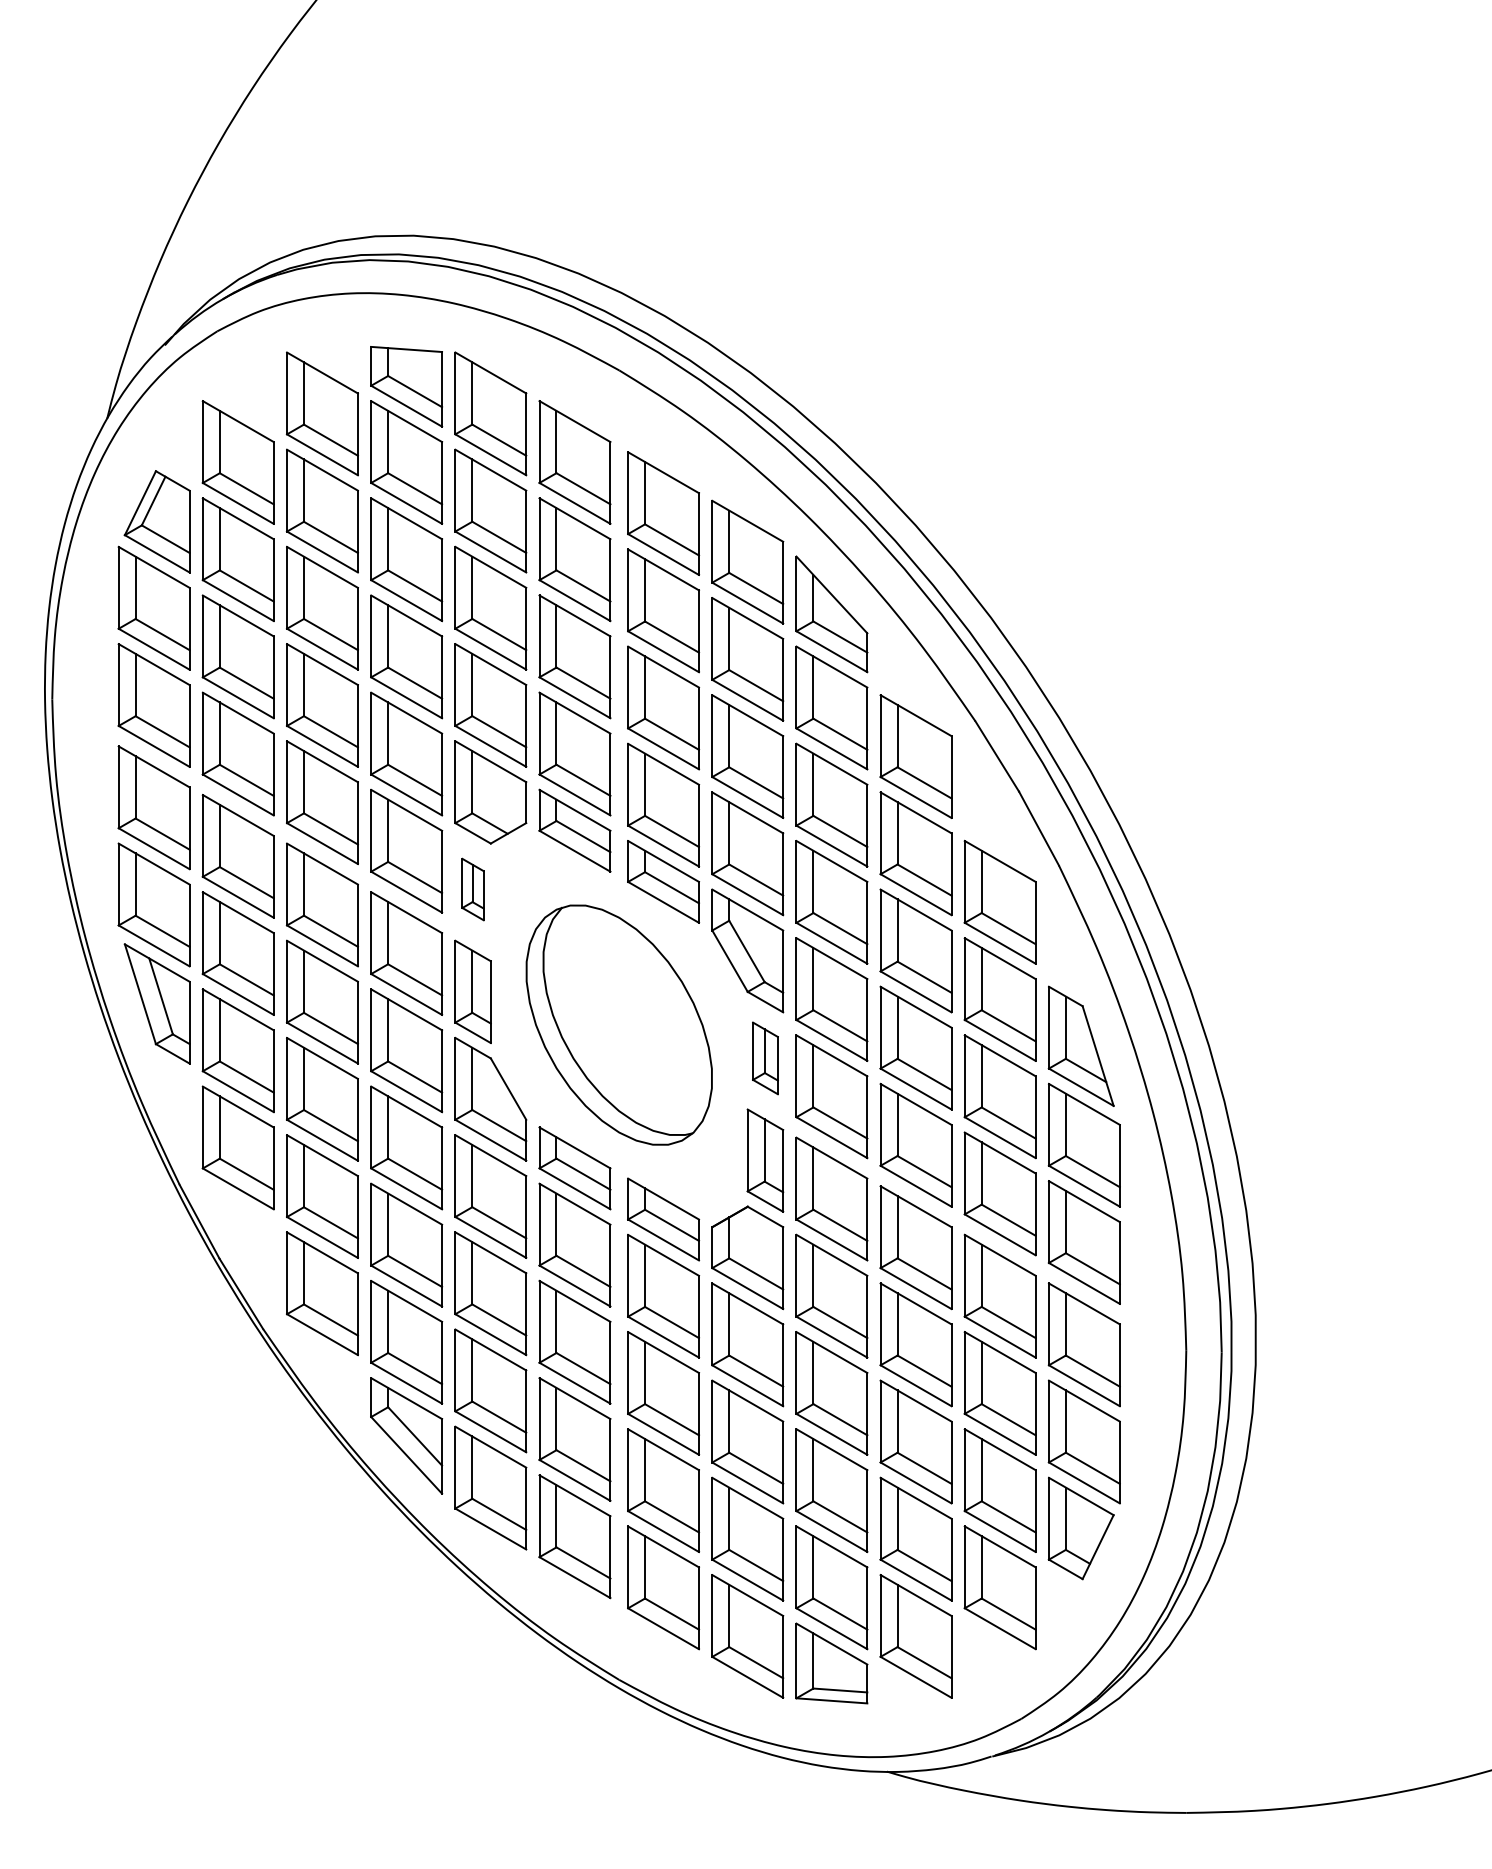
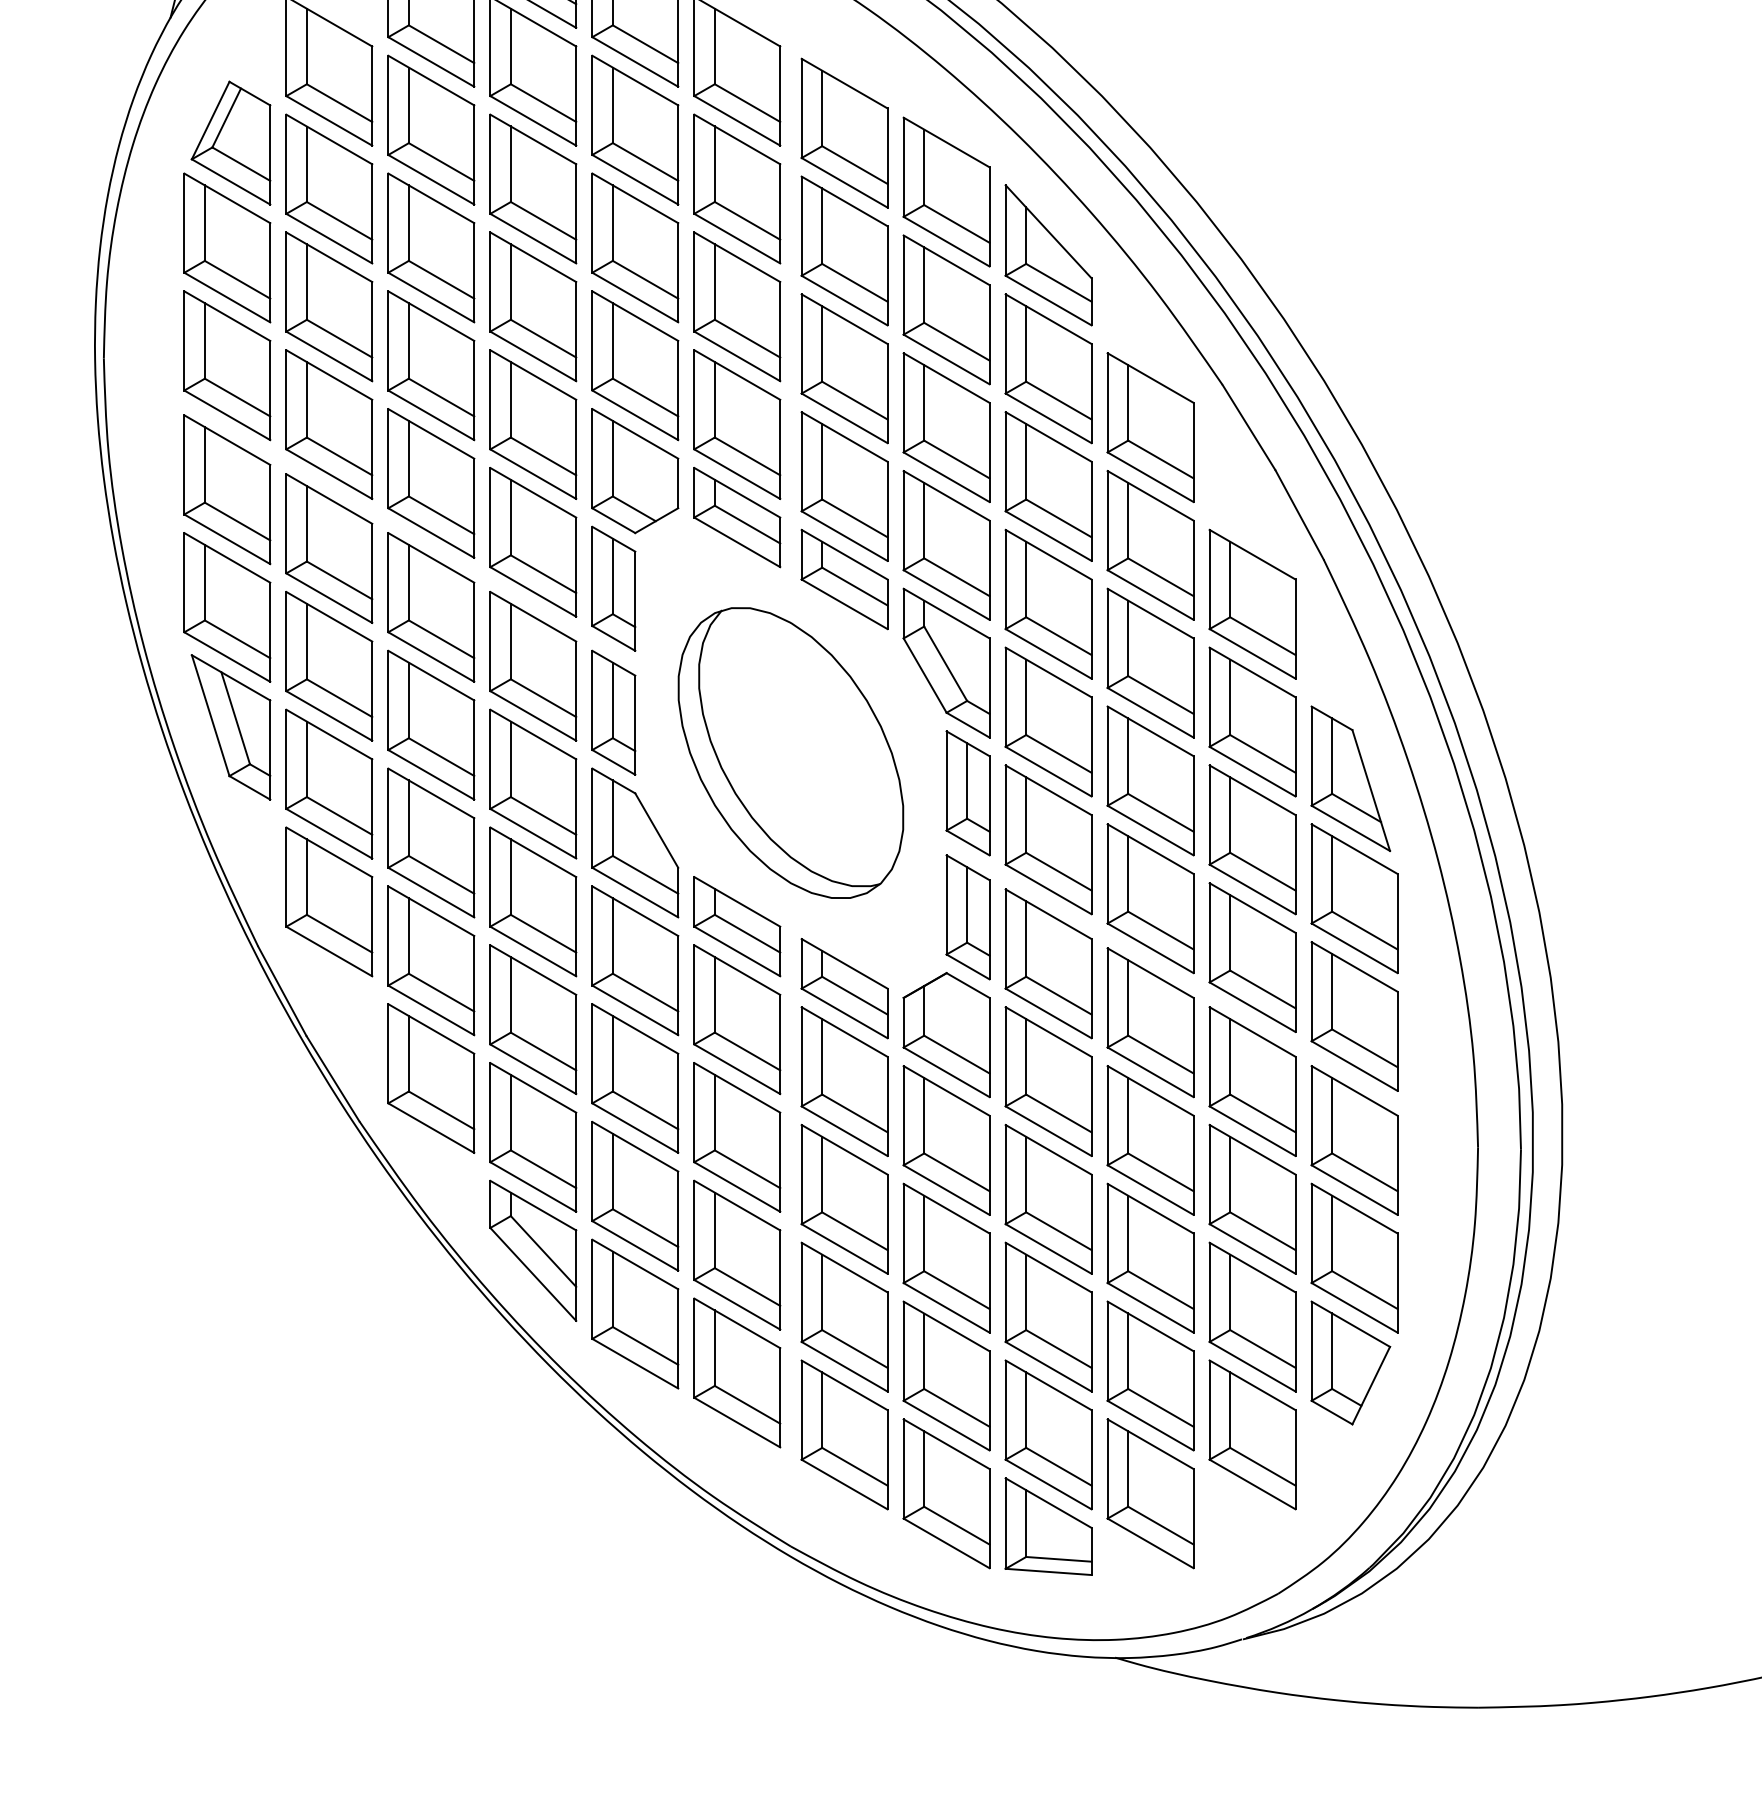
part: (472, 889) -> (613, 588), size x1.67
part: (765, 1058) -> (968, 793), size x1.43

